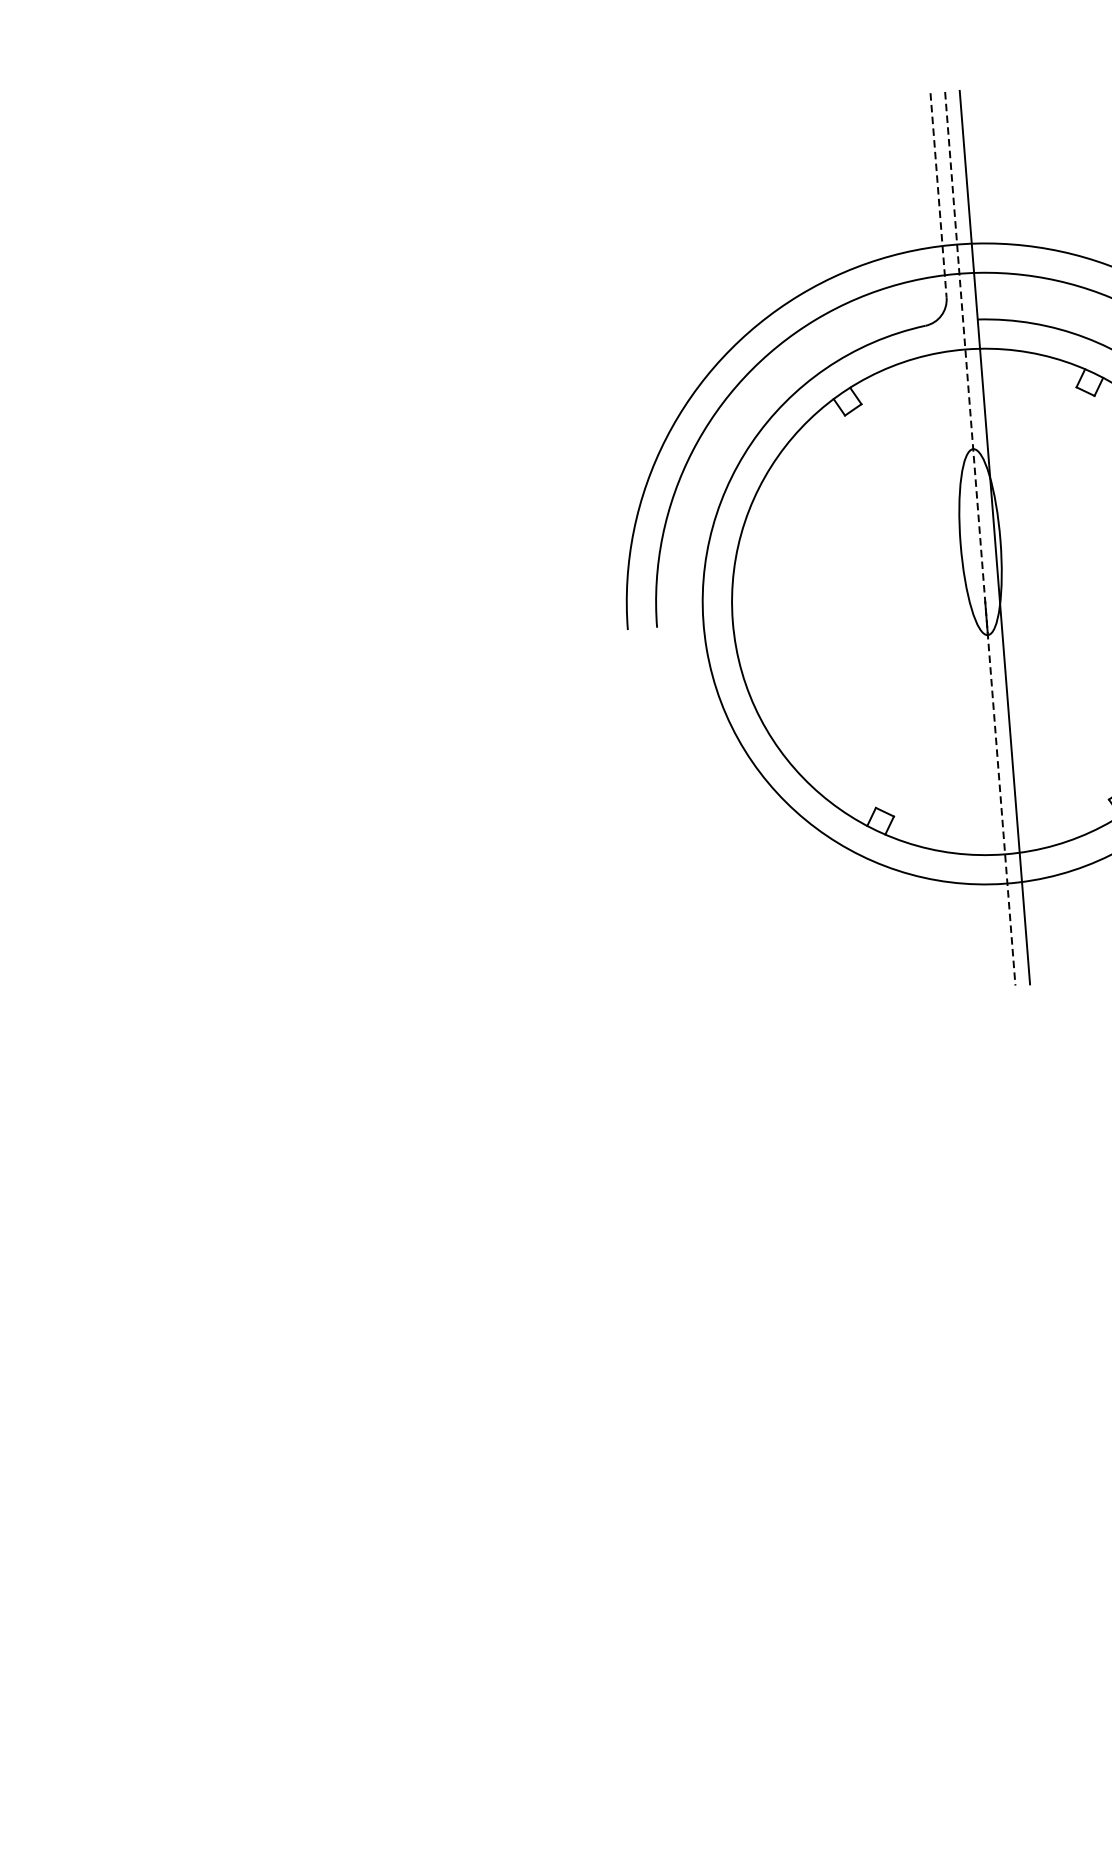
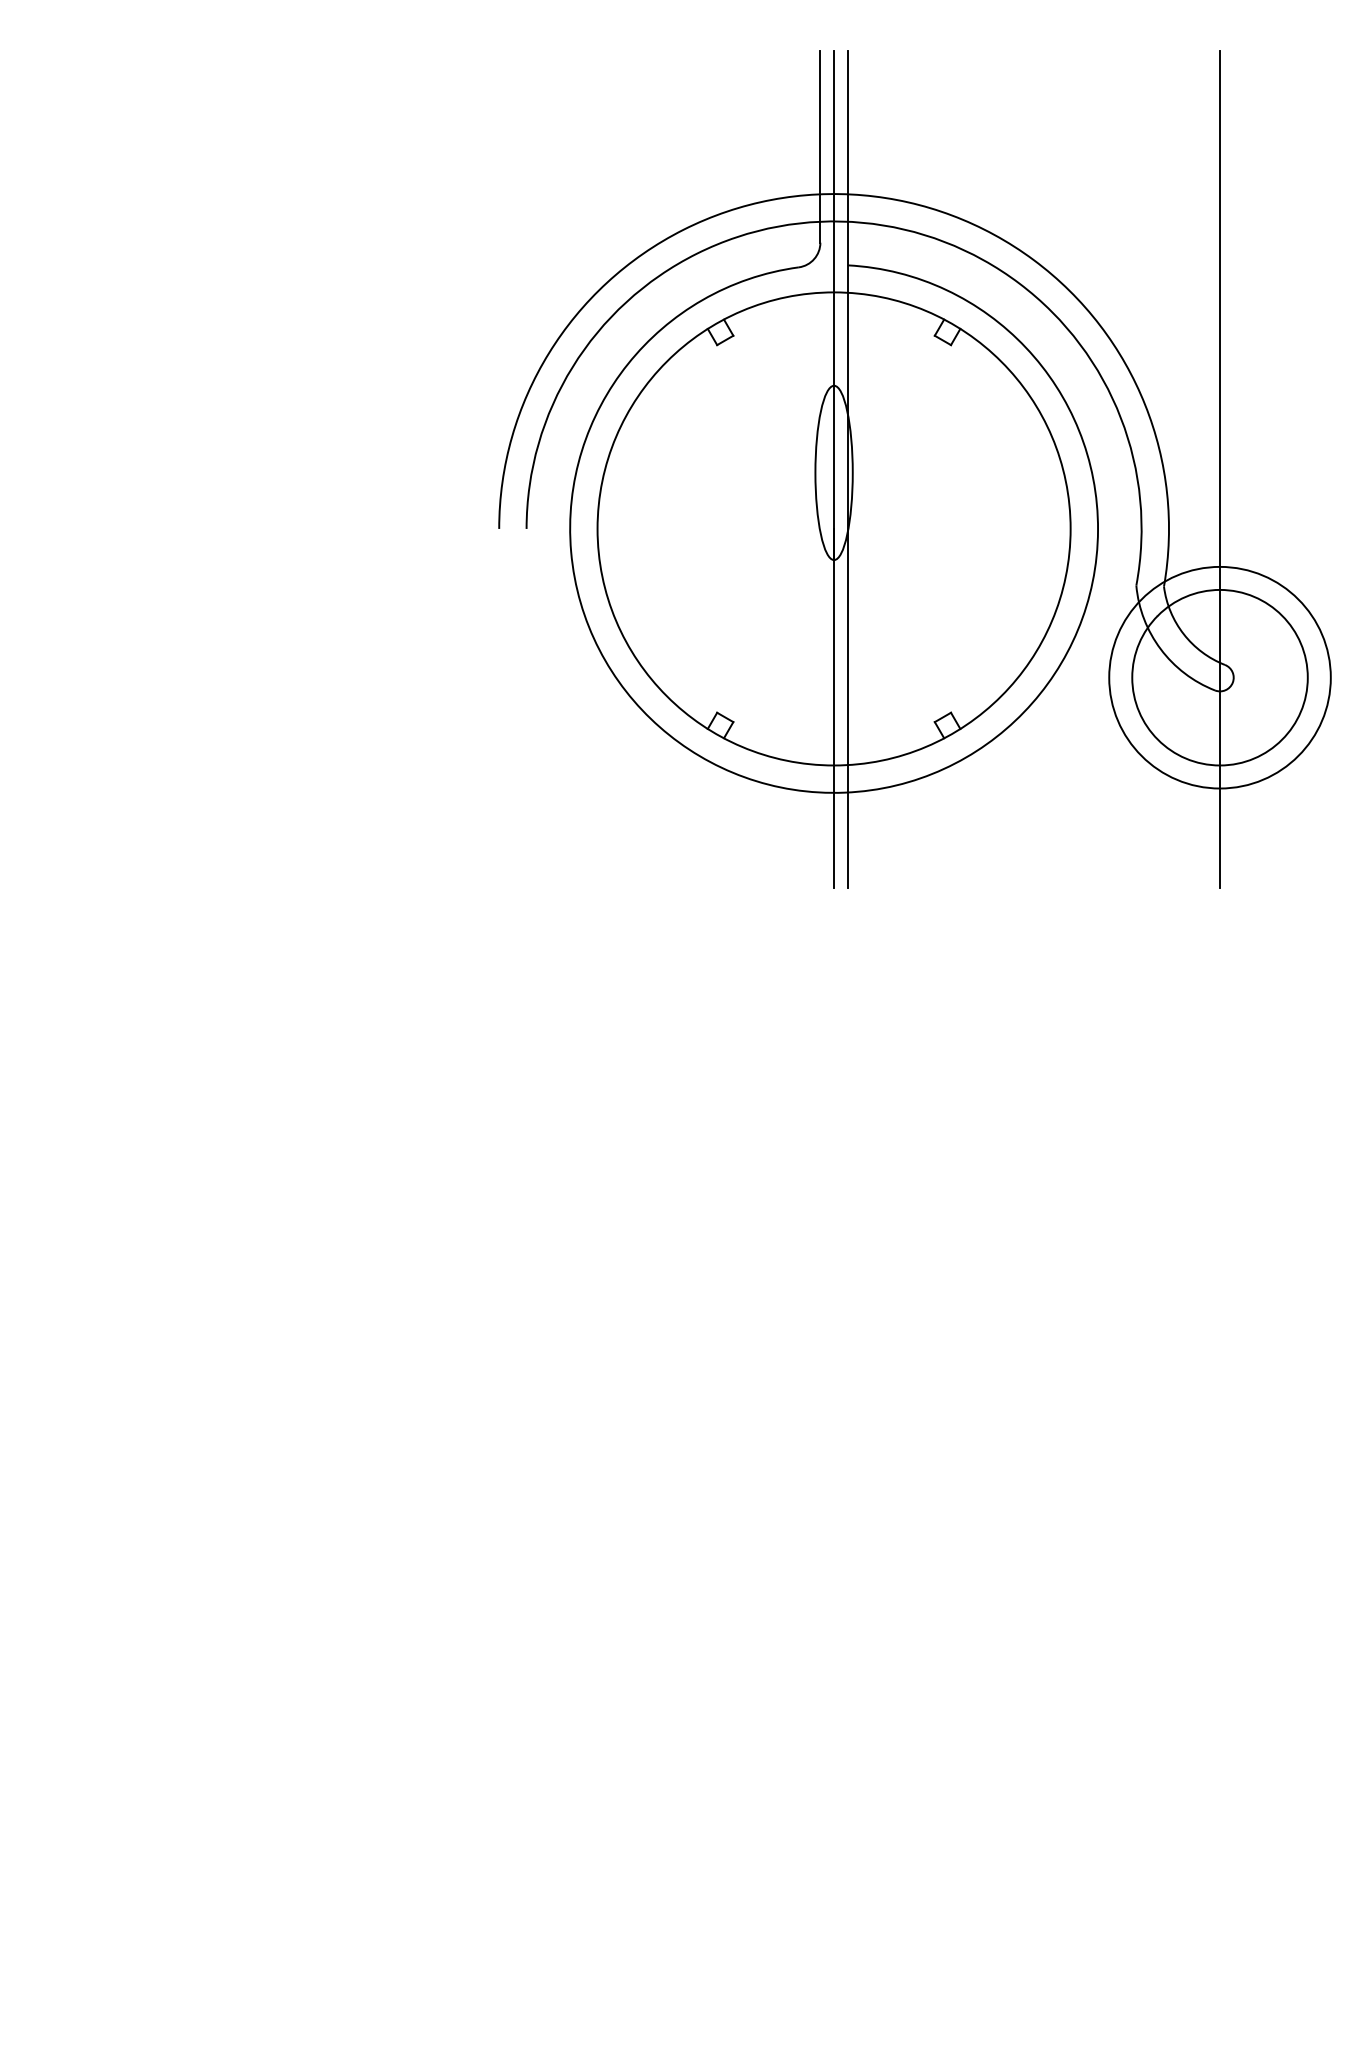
line: (938, 194) -> (820, 146), dashed -> solid
line: (980, 538) -> (834, 469), dashed -> solid

